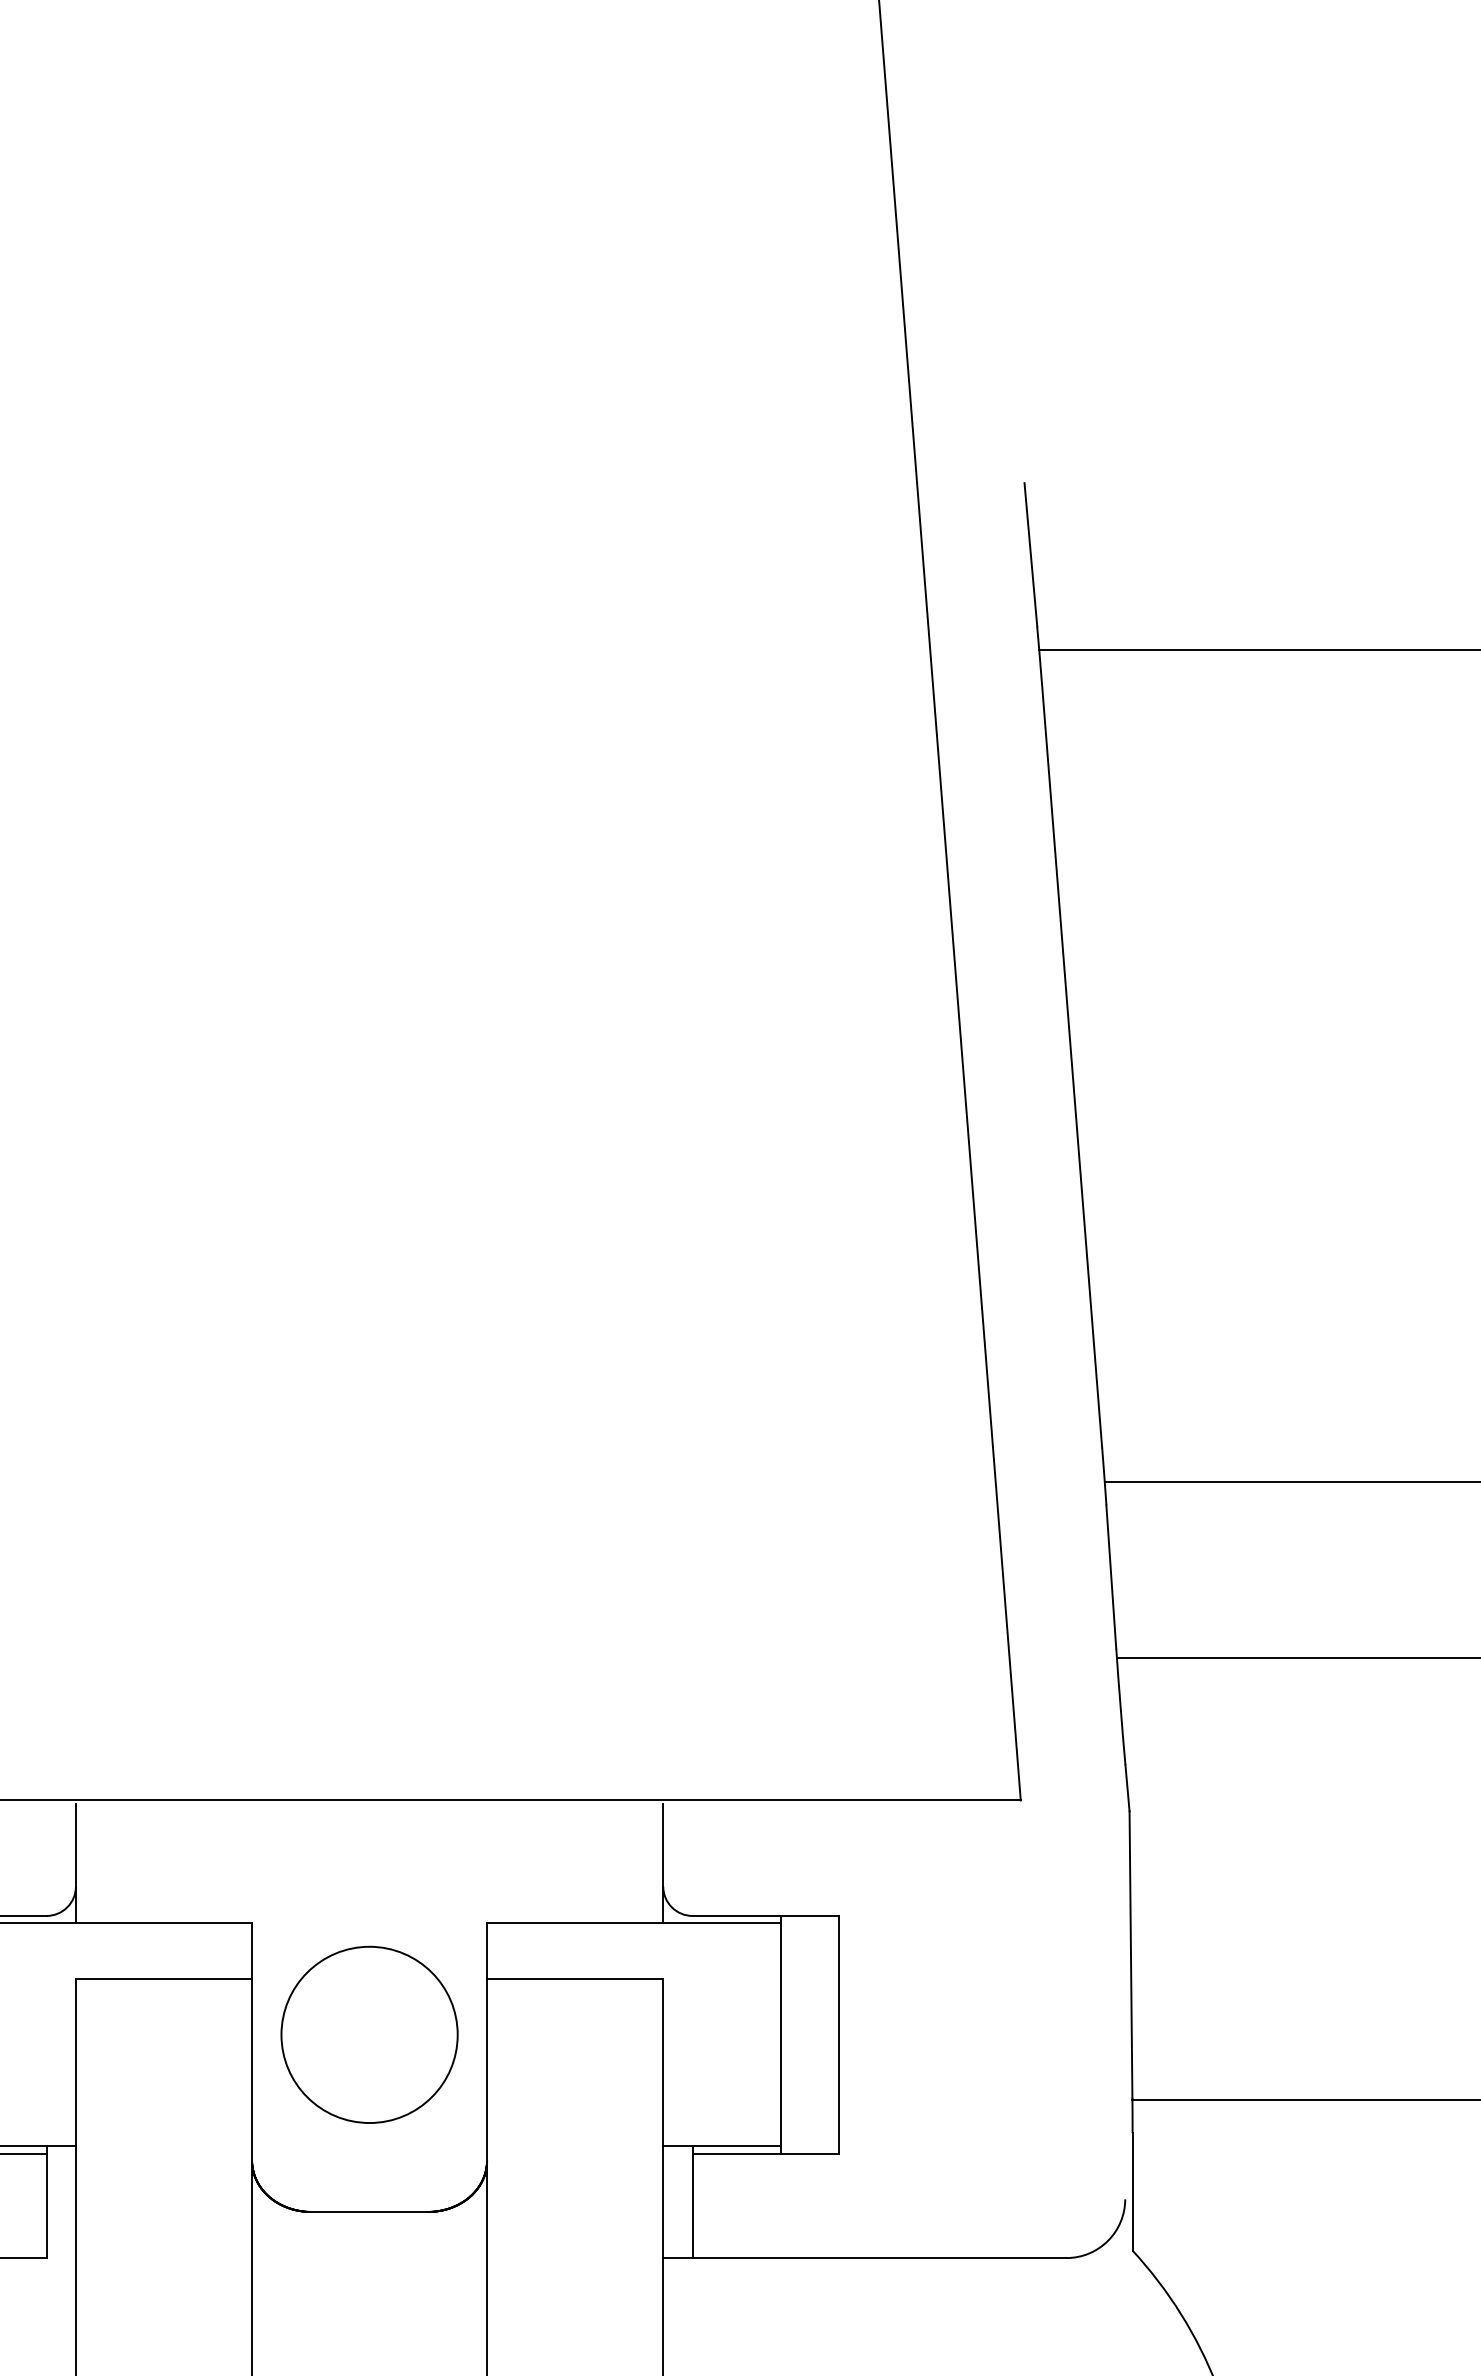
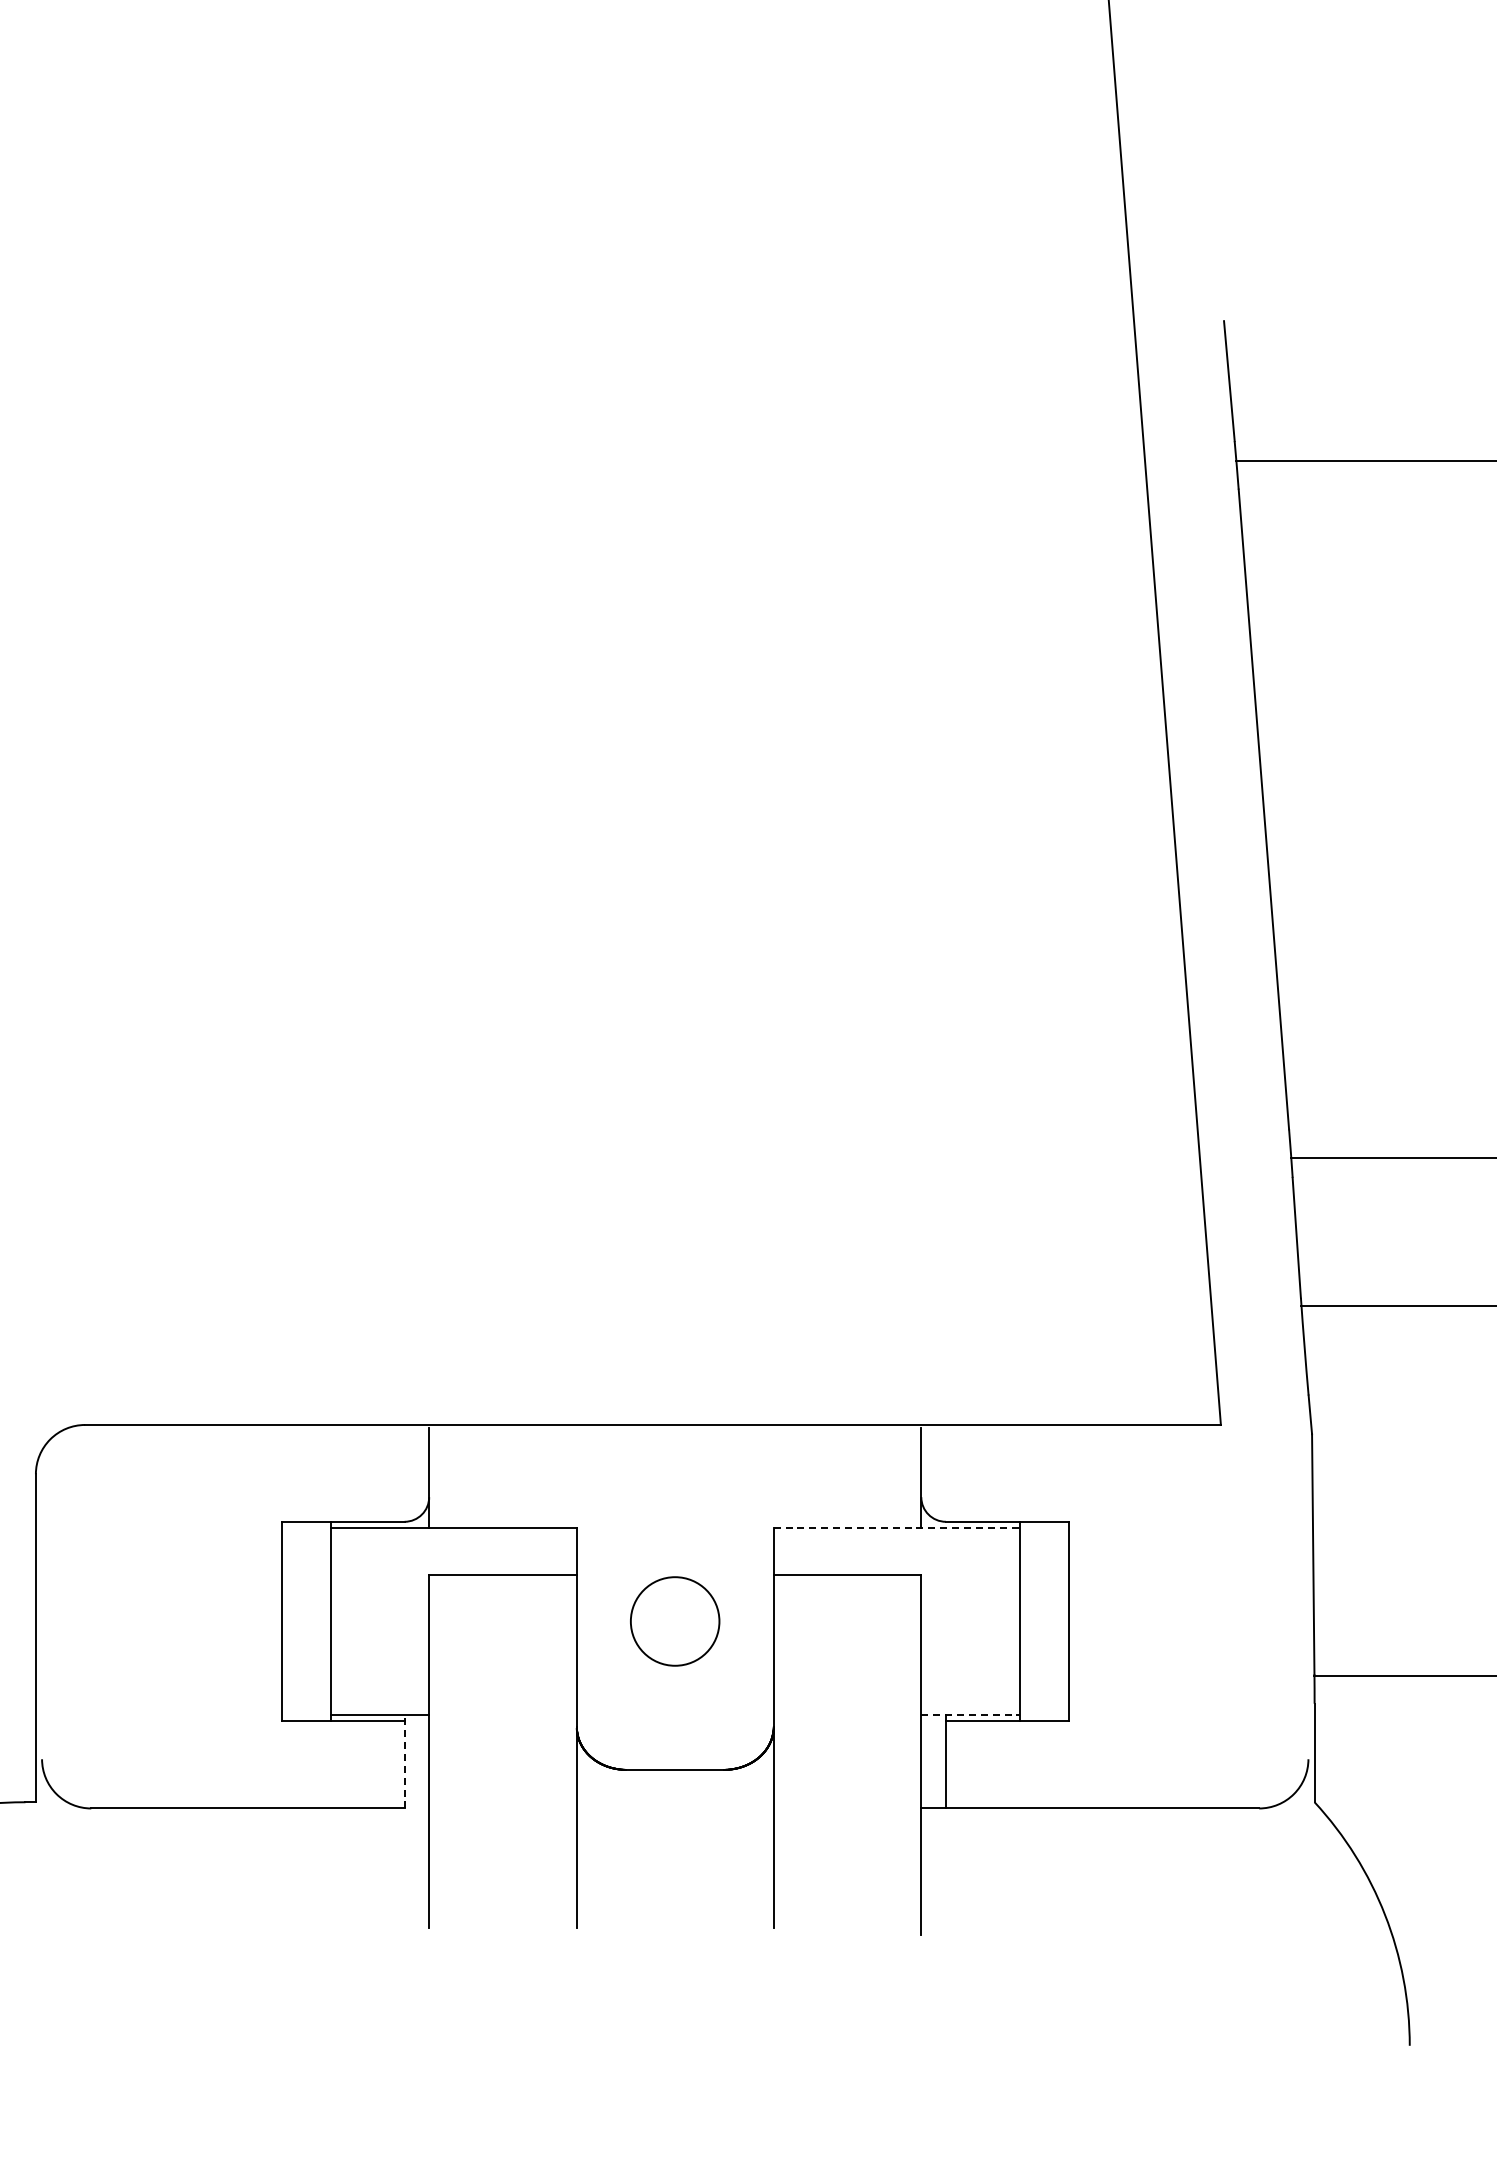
line: (634, 1922) -> (897, 1527), solid -> dashed
circle: (368, 2034) -> (674, 1621), size x0.6
line: (723, 2145) -> (971, 1714), solid -> dashed
line: (46, 2202) -> (404, 1761), solid -> dashed

